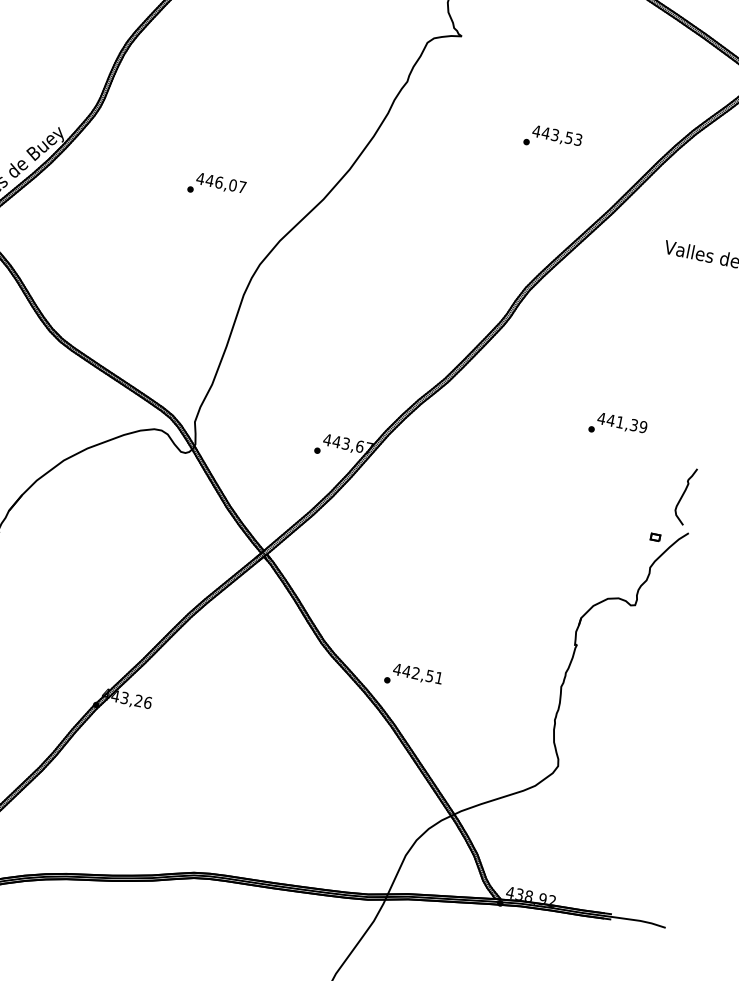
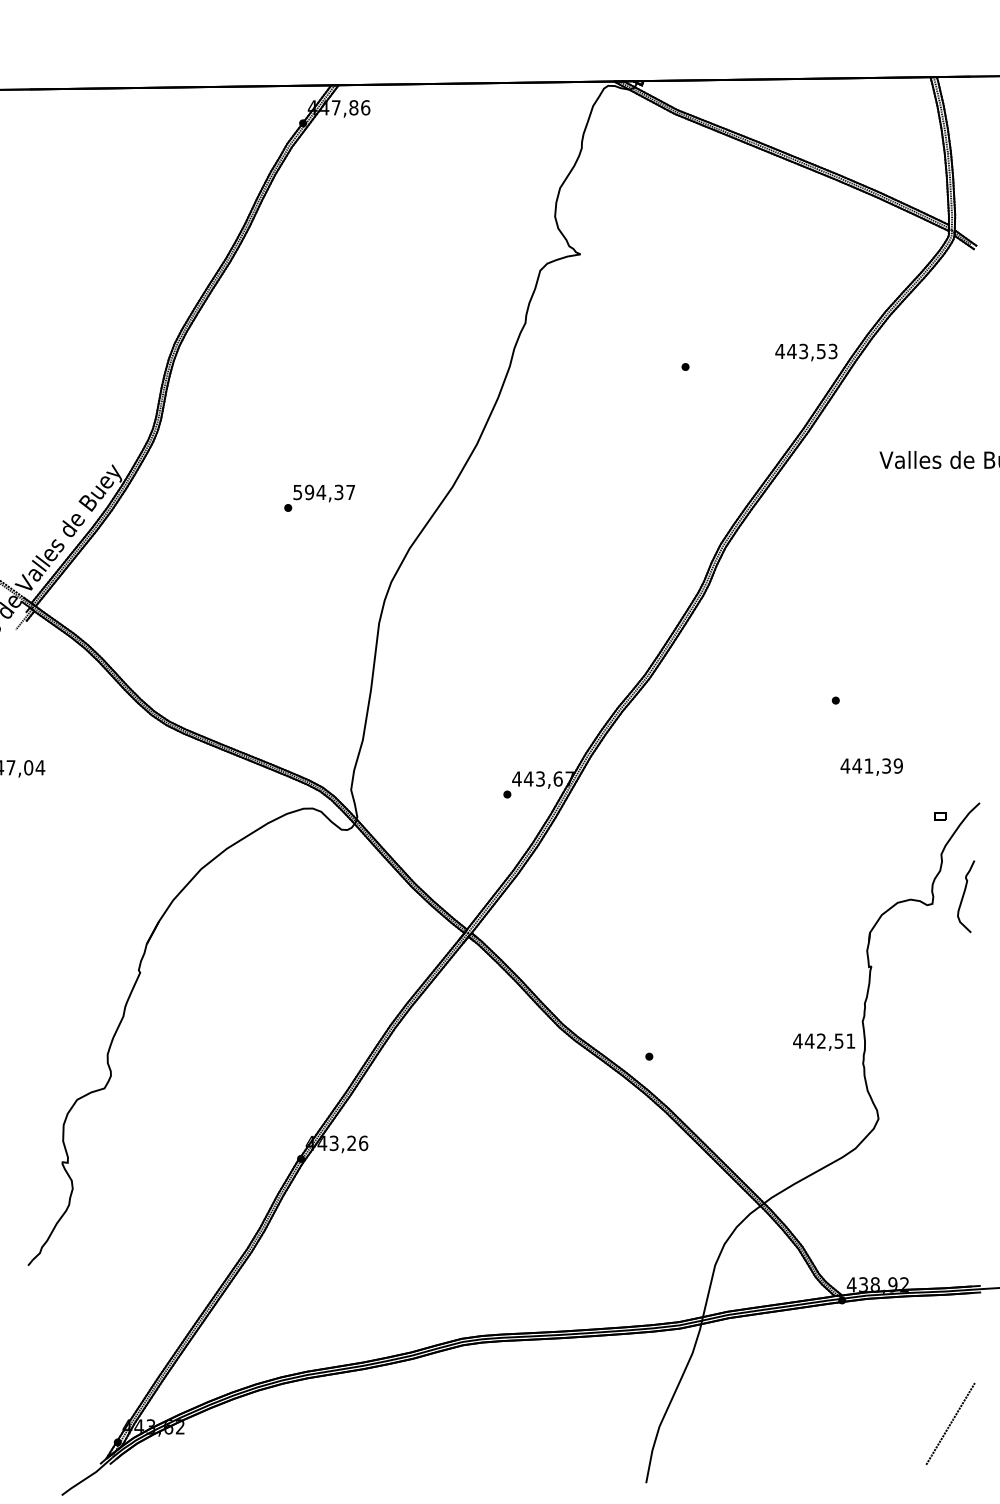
text: (557, 136) -> (806, 352), moved
text: (216, 181) -> (317, 492), 446,07 -> 594,37
text: (622, 423) -> (871, 766), moved
curve: (683, 494) -> (964, 895), moved
text: (417, 673) -> (823, 1041), moved

